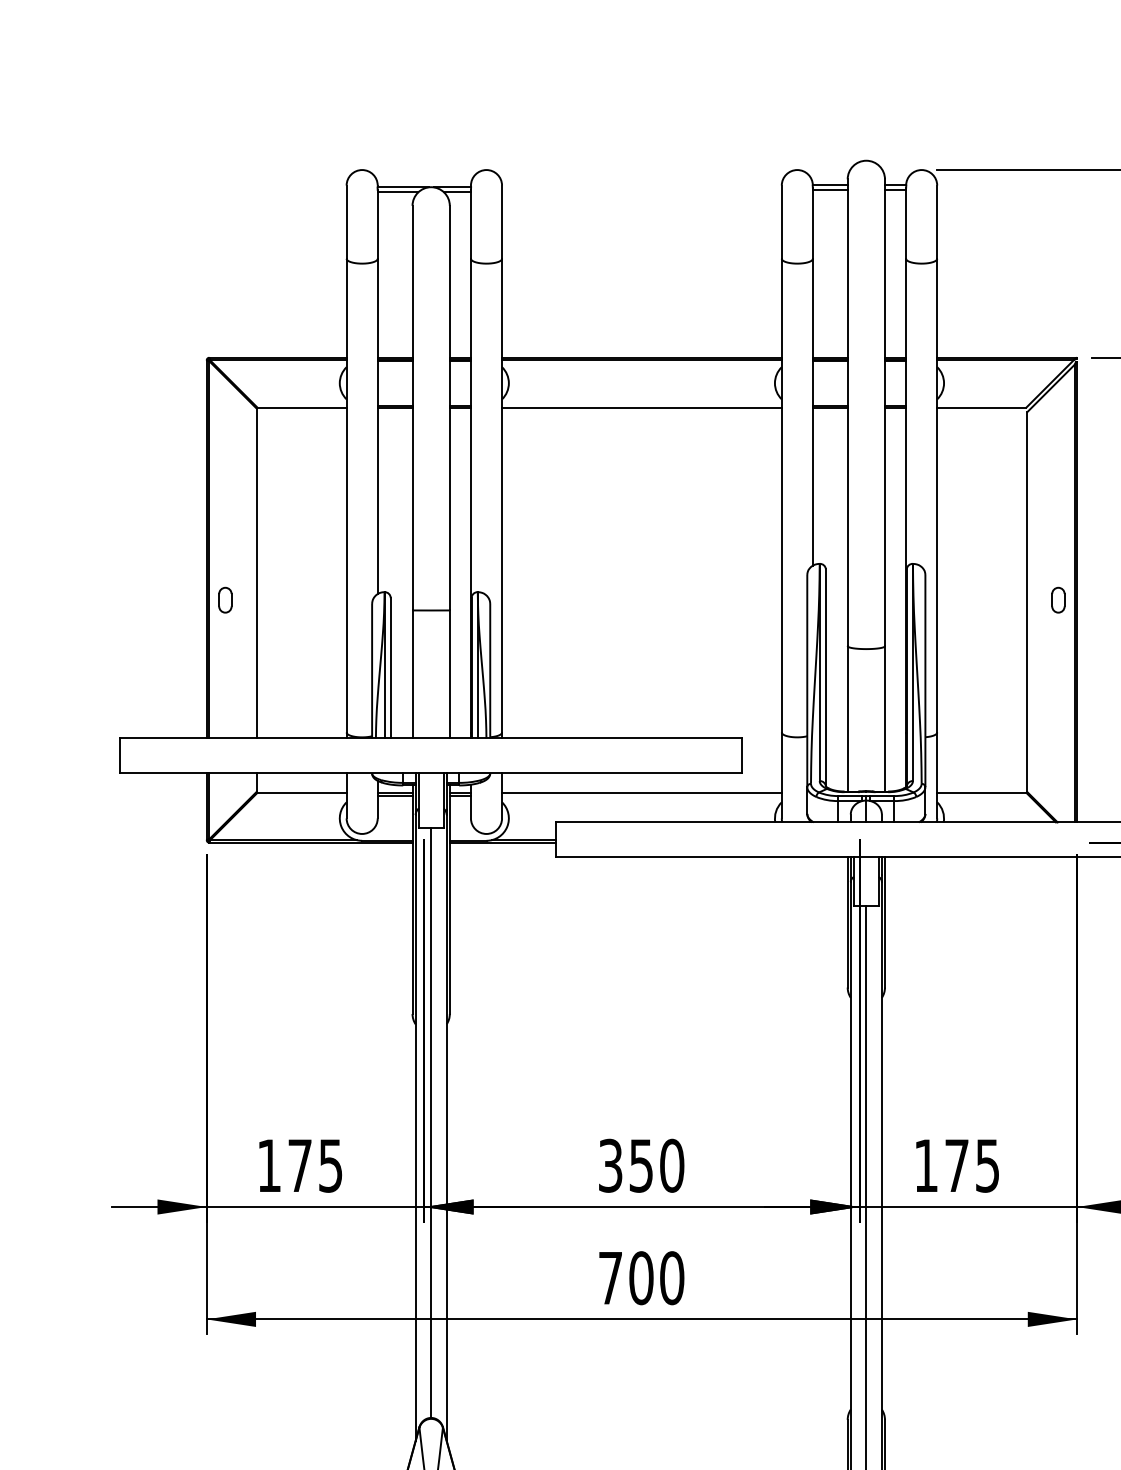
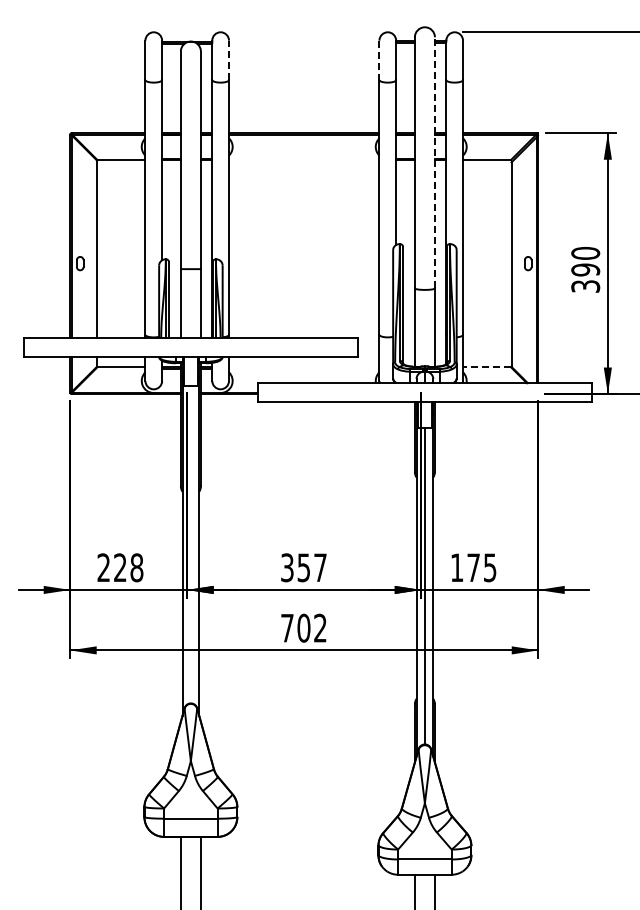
line: (502, 222) -> (229, 60), solid -> dashed
line: (781, 222) -> (379, 60), solid -> dashed
line: (642, 408) -> (304, 160), removed
line: (884, 412) -> (434, 162), solid -> dashed
line: (642, 793) -> (304, 367), removed
line: (980, 793) -> (486, 367), solid -> dashed
line: (430, 1122) -> (190, 544), removed
text: (300, 1165) -> (120, 567), 175 -> 228
text: (672, 1165) -> (320, 567), 350 -> 357
text: (672, 1276) -> (320, 627), 700 -> 702

